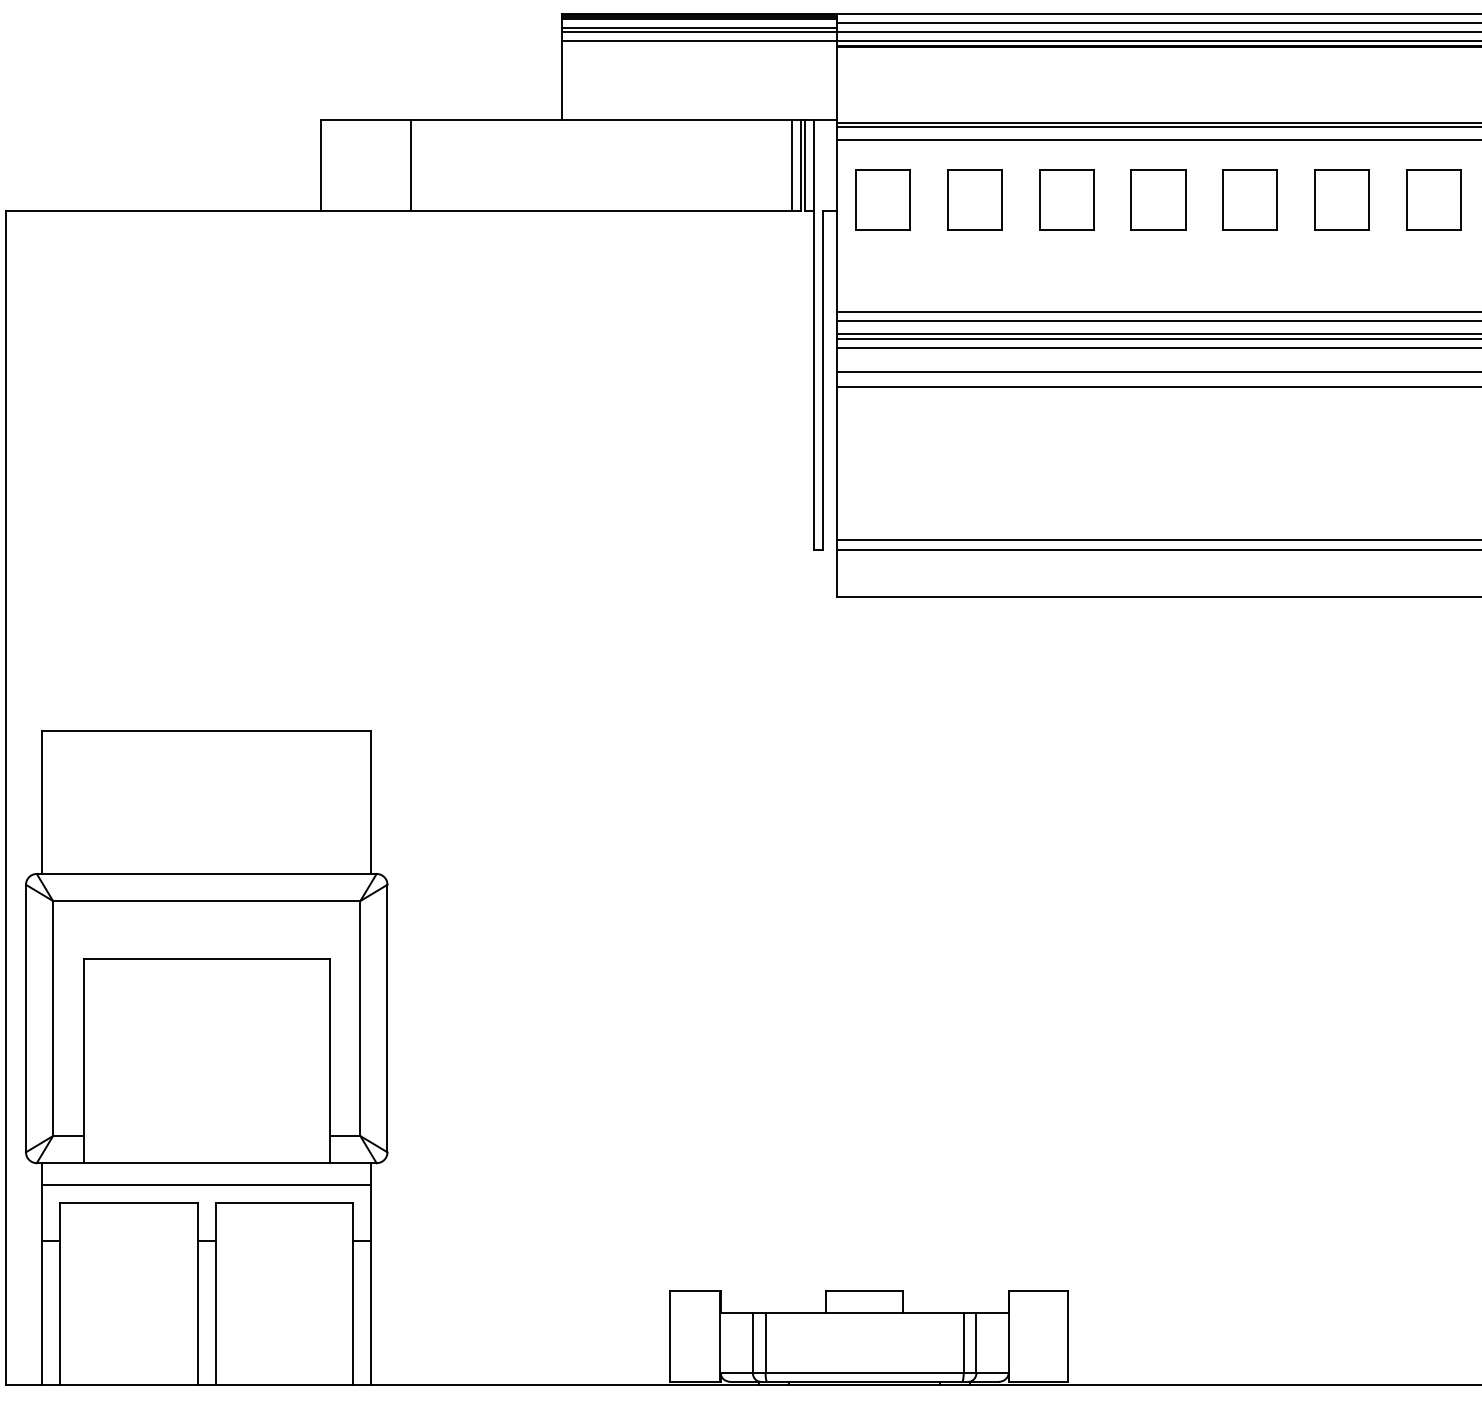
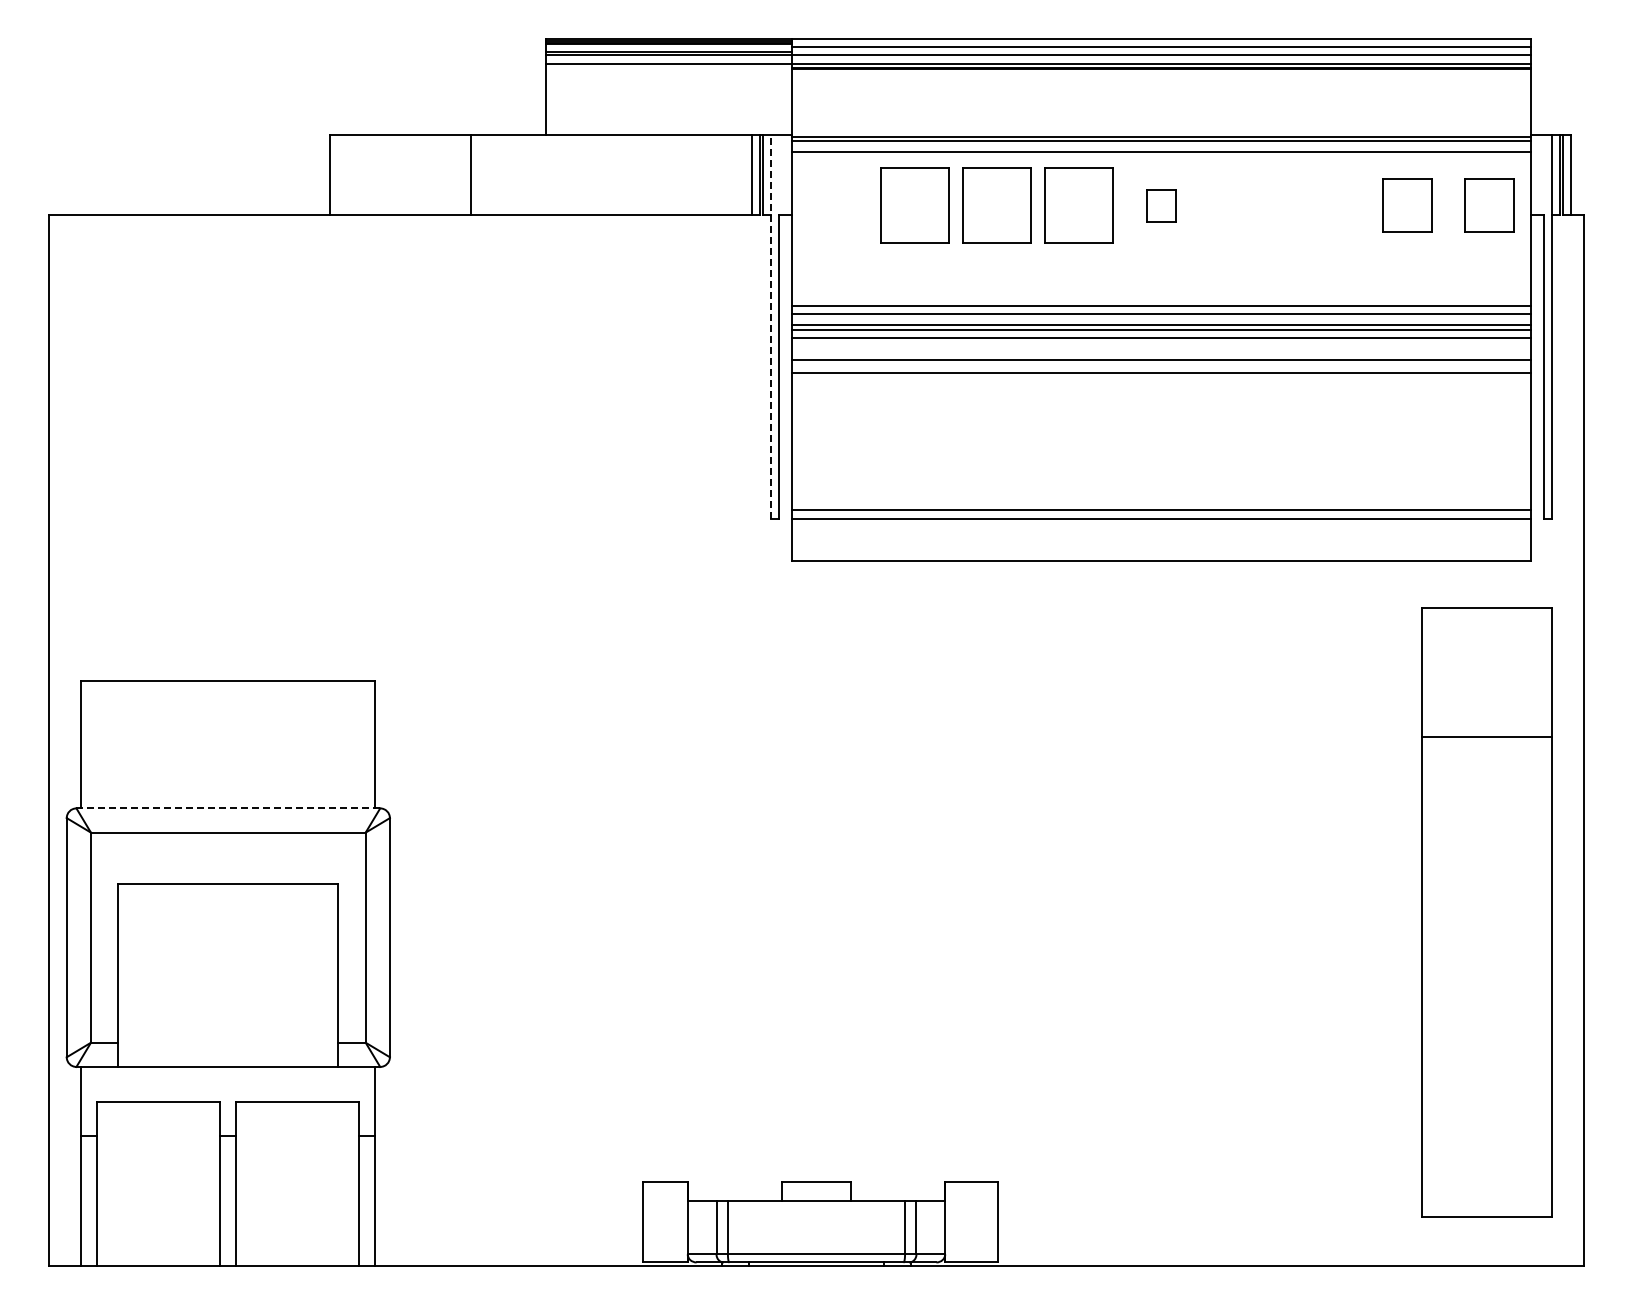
line: (410, 164) -> (470, 174), moved
part: (882, 199) -> (832, 205), removed
part: (974, 199) -> (914, 205), size x1.4
part: (1066, 199) -> (996, 205), size x1.4
part: (1157, 199) -> (1078, 205), size x1.4
part: (1250, 199) -> (1161, 205), size x0.6
part: (1342, 199) -> (1243, 205), removed
part: (1434, 199) -> (1325, 205), removed
line: (813, 334) -> (770, 326), solid -> dashed
line: (206, 874) -> (228, 808), solid -> dashed
line: (206, 1185) -> (228, 1086), removed

